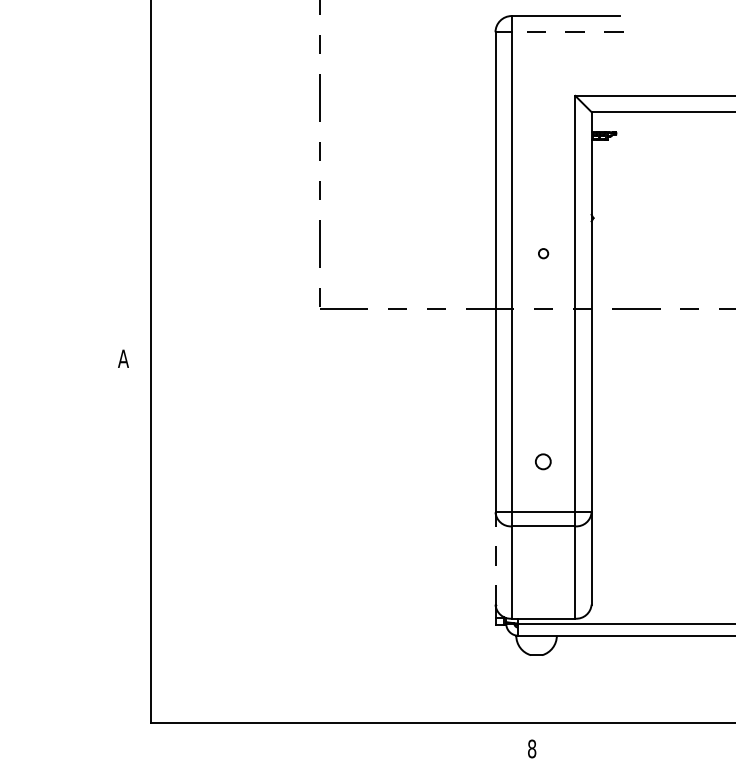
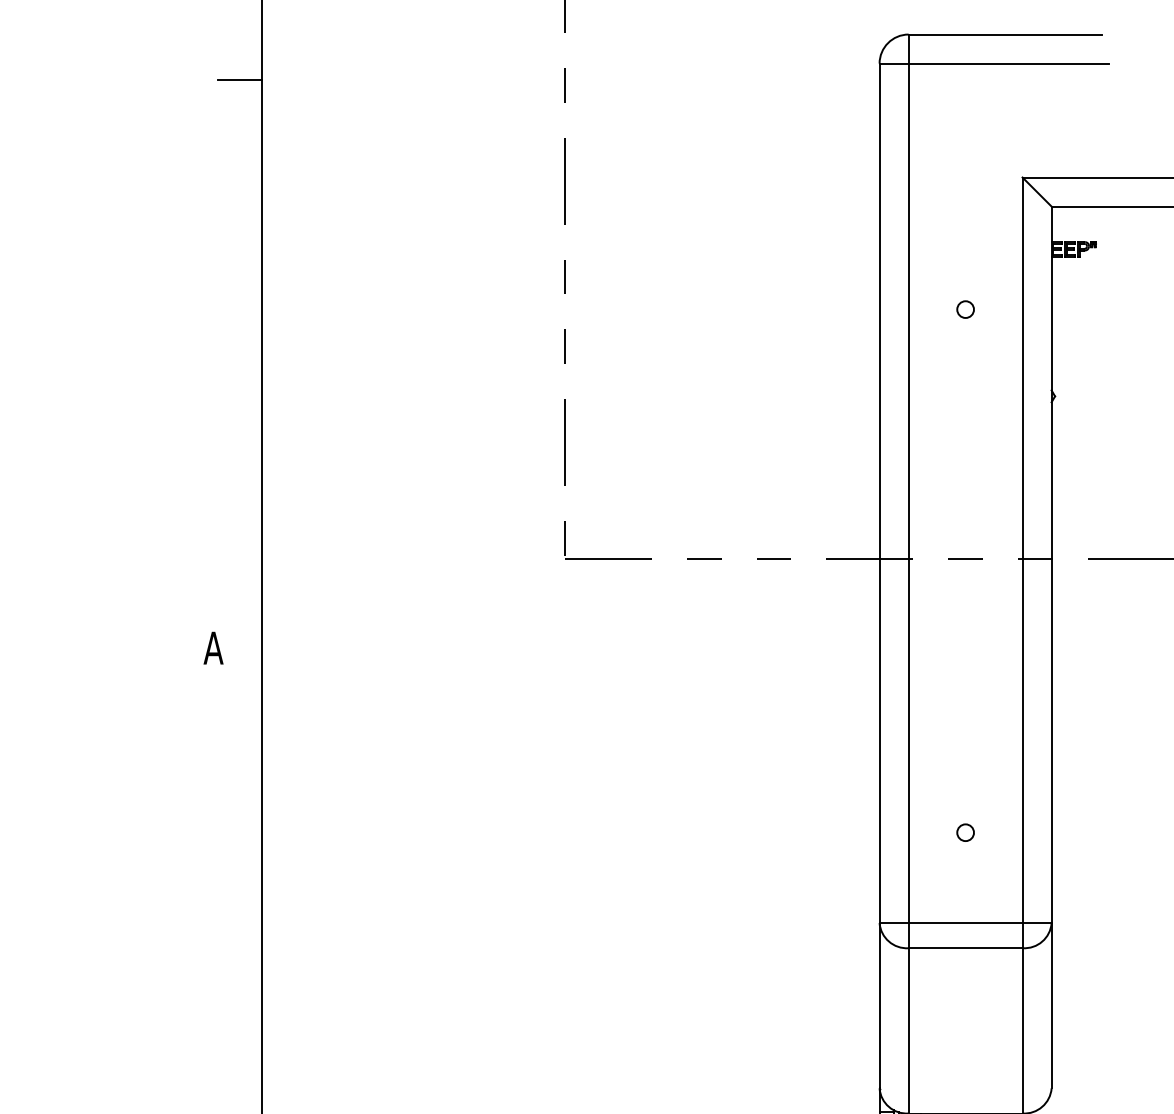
line: (567, 32) -> (1008, 64), dashed -> solid
line: (138, 41) -> (240, 80), added
circle: (543, 253) -> (965, 309), moved
circle: (543, 461) -> (965, 832), size x0.62
line: (495, 557) -> (879, 1003), dashed -> solid

